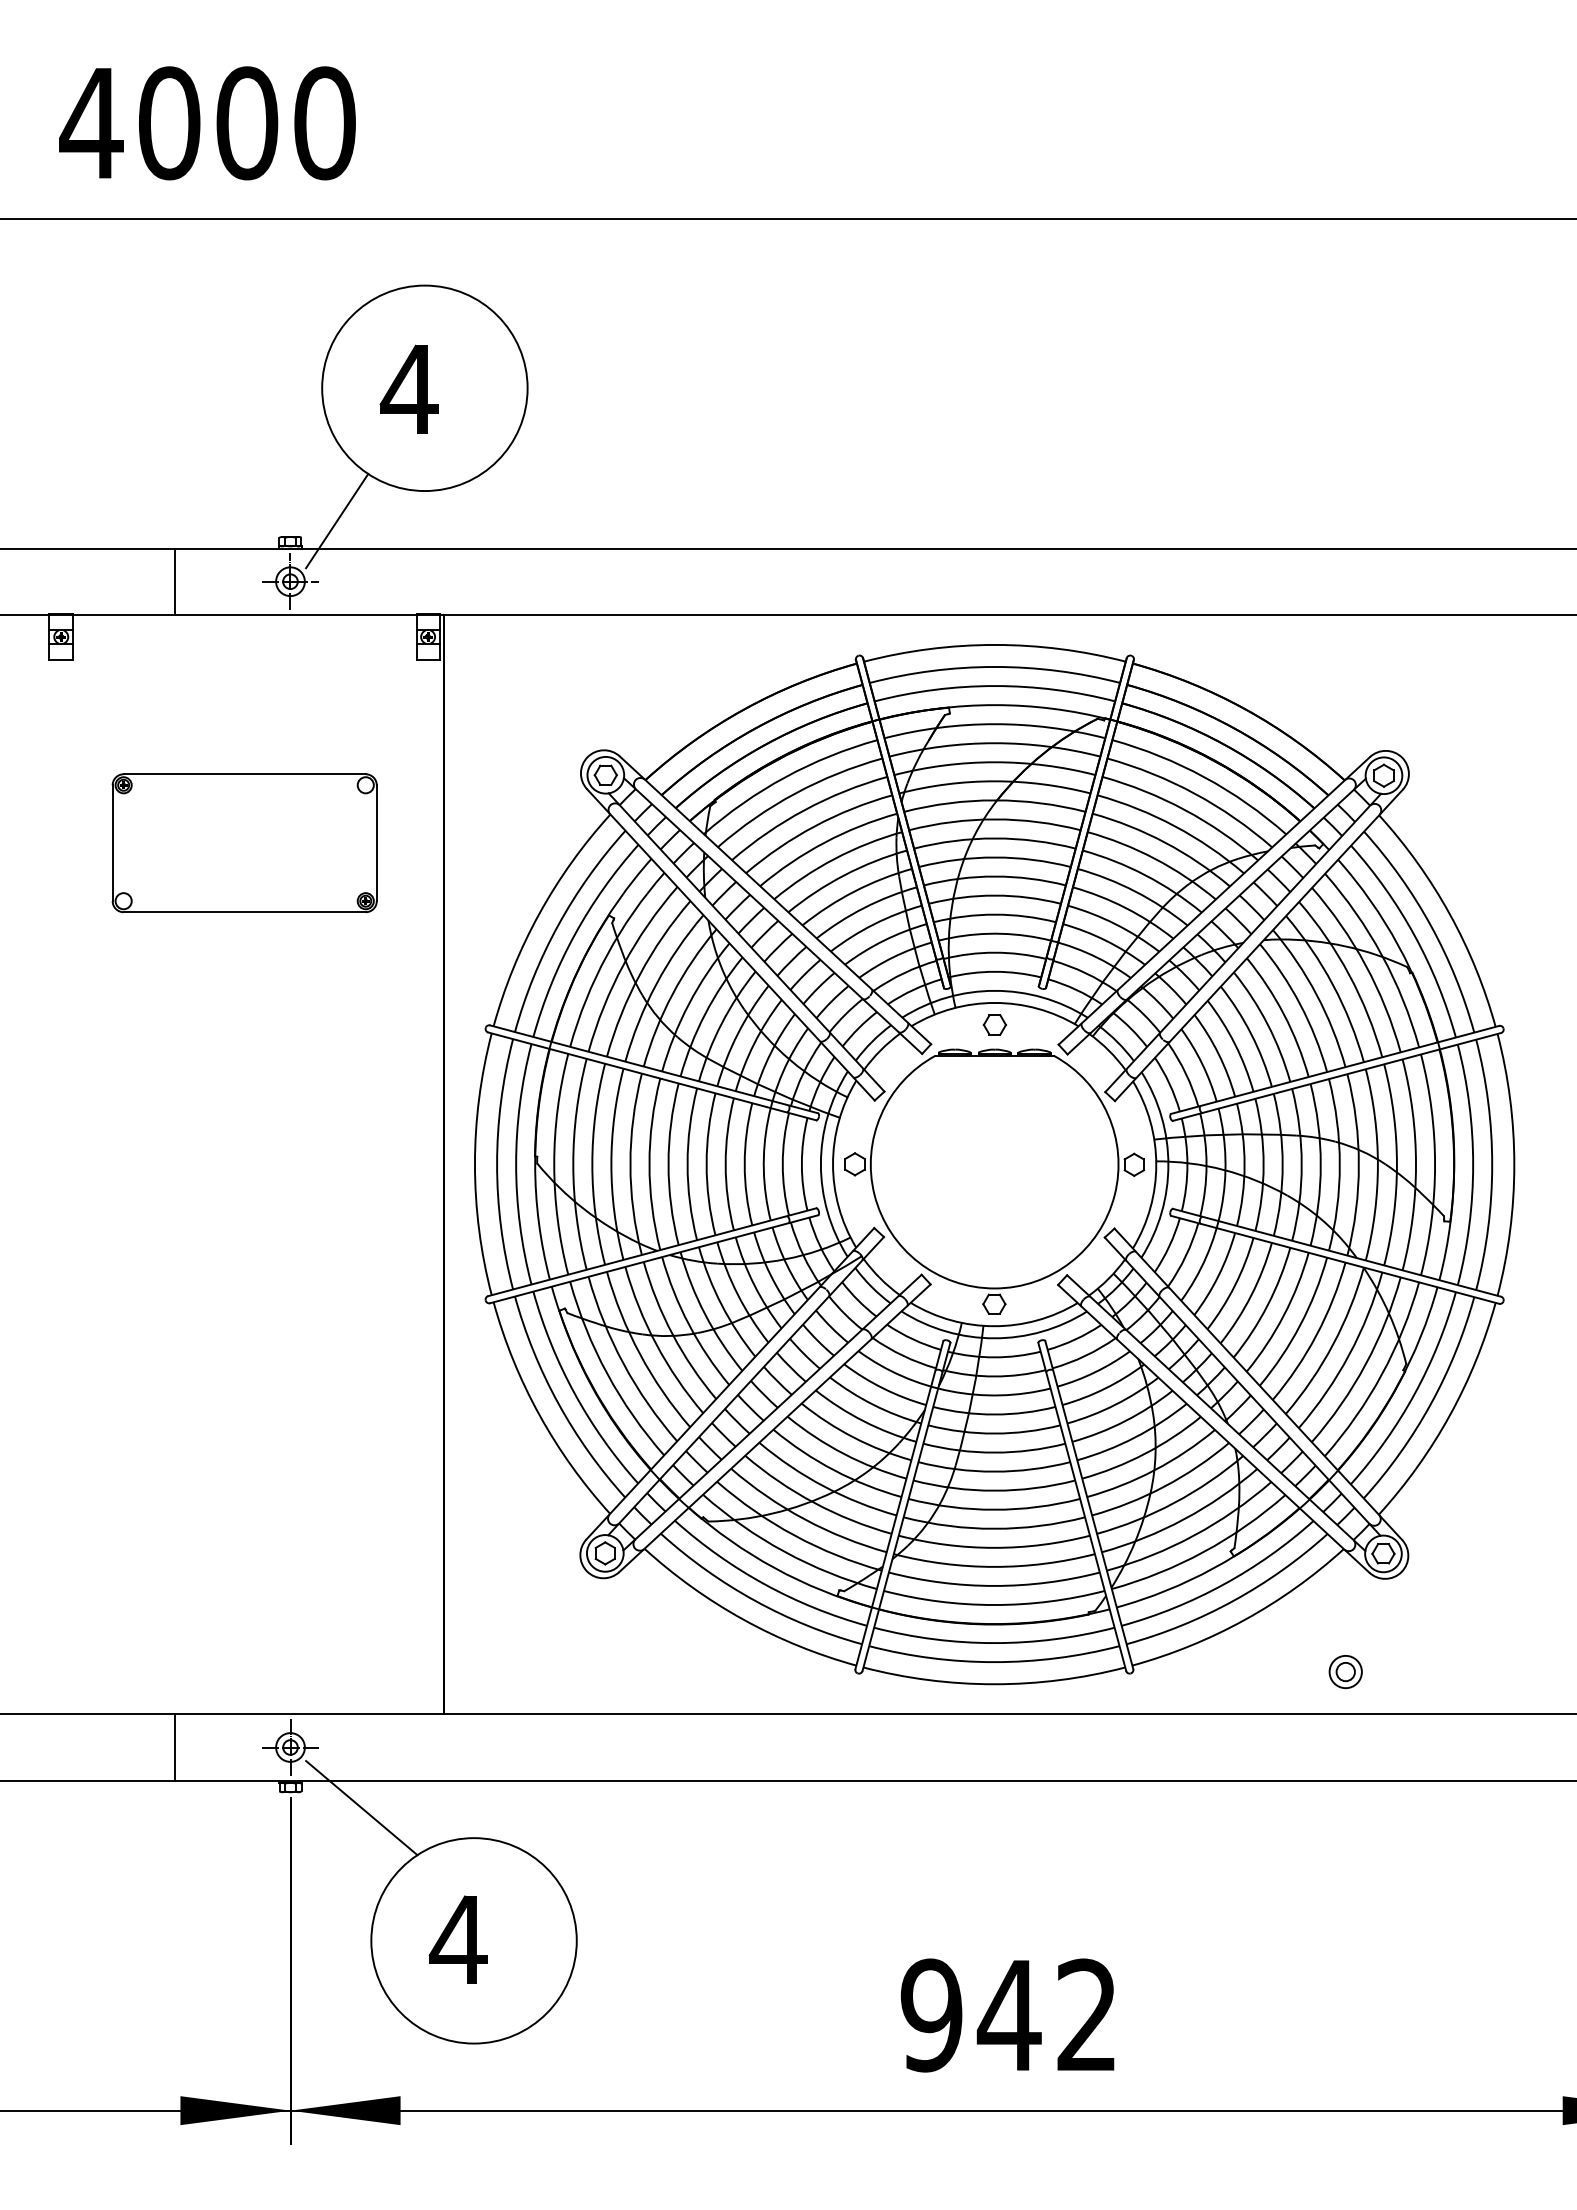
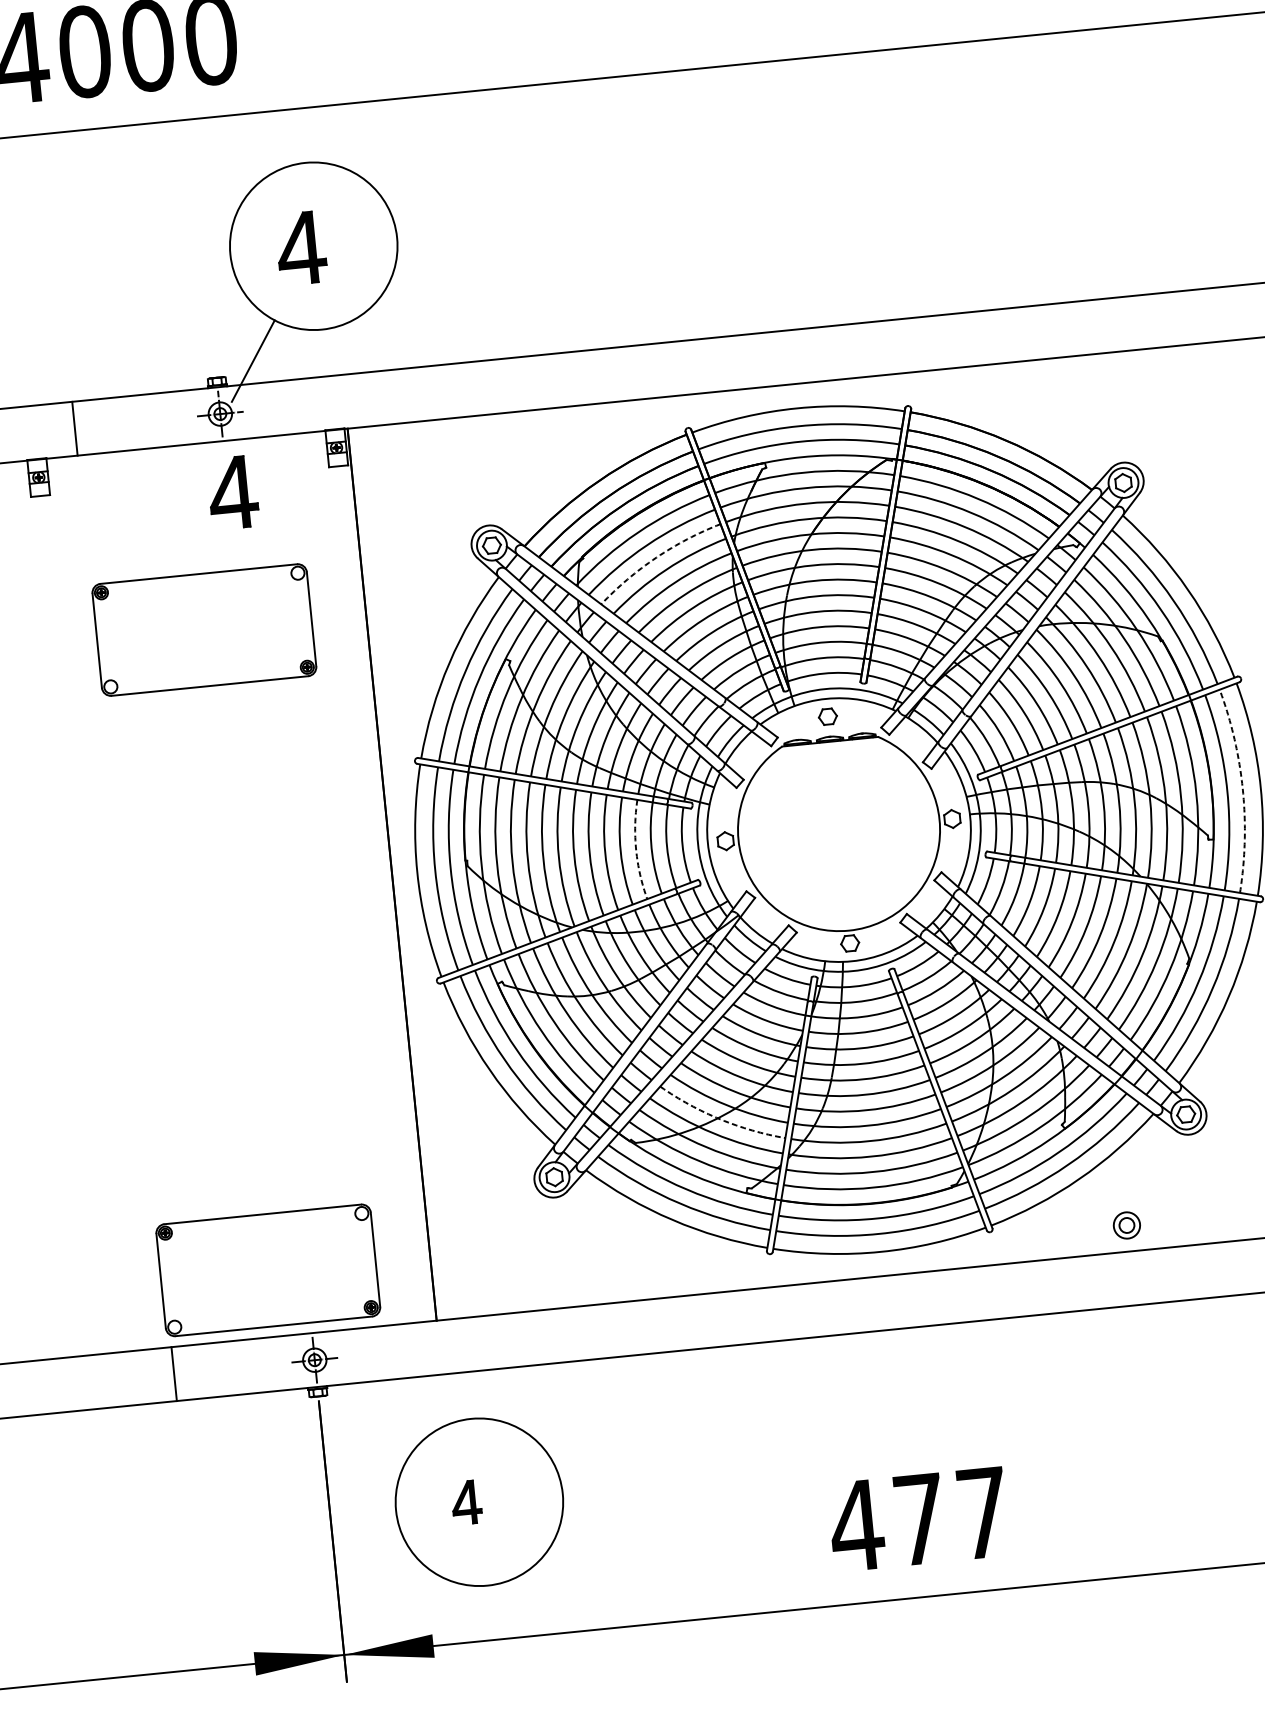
line: (175, 581) -> (75, 428), moved
part: (295, 678) -> (232, 492), added
arc: (805, 809) -> (656, 557), solid -> dashed
arc: (744, 1164) -> (636, 850), solid -> dashed
arc: (1492, 1164) -> (1243, 789), solid -> dashed
arc: (814, 1502) -> (720, 1118), solid -> dashed
part: (244, 1632) -> (268, 1270), added
part: (1345, 1672) -> (1126, 1225), moved
line: (175, 1747) -> (174, 1374), moved
line: (361, 1808) -> (377, 1403), removed
part: (457, 1939) -> (465, 1502), size x0.6
text: (1007, 2015) -> (918, 1519), 942 -> 477

